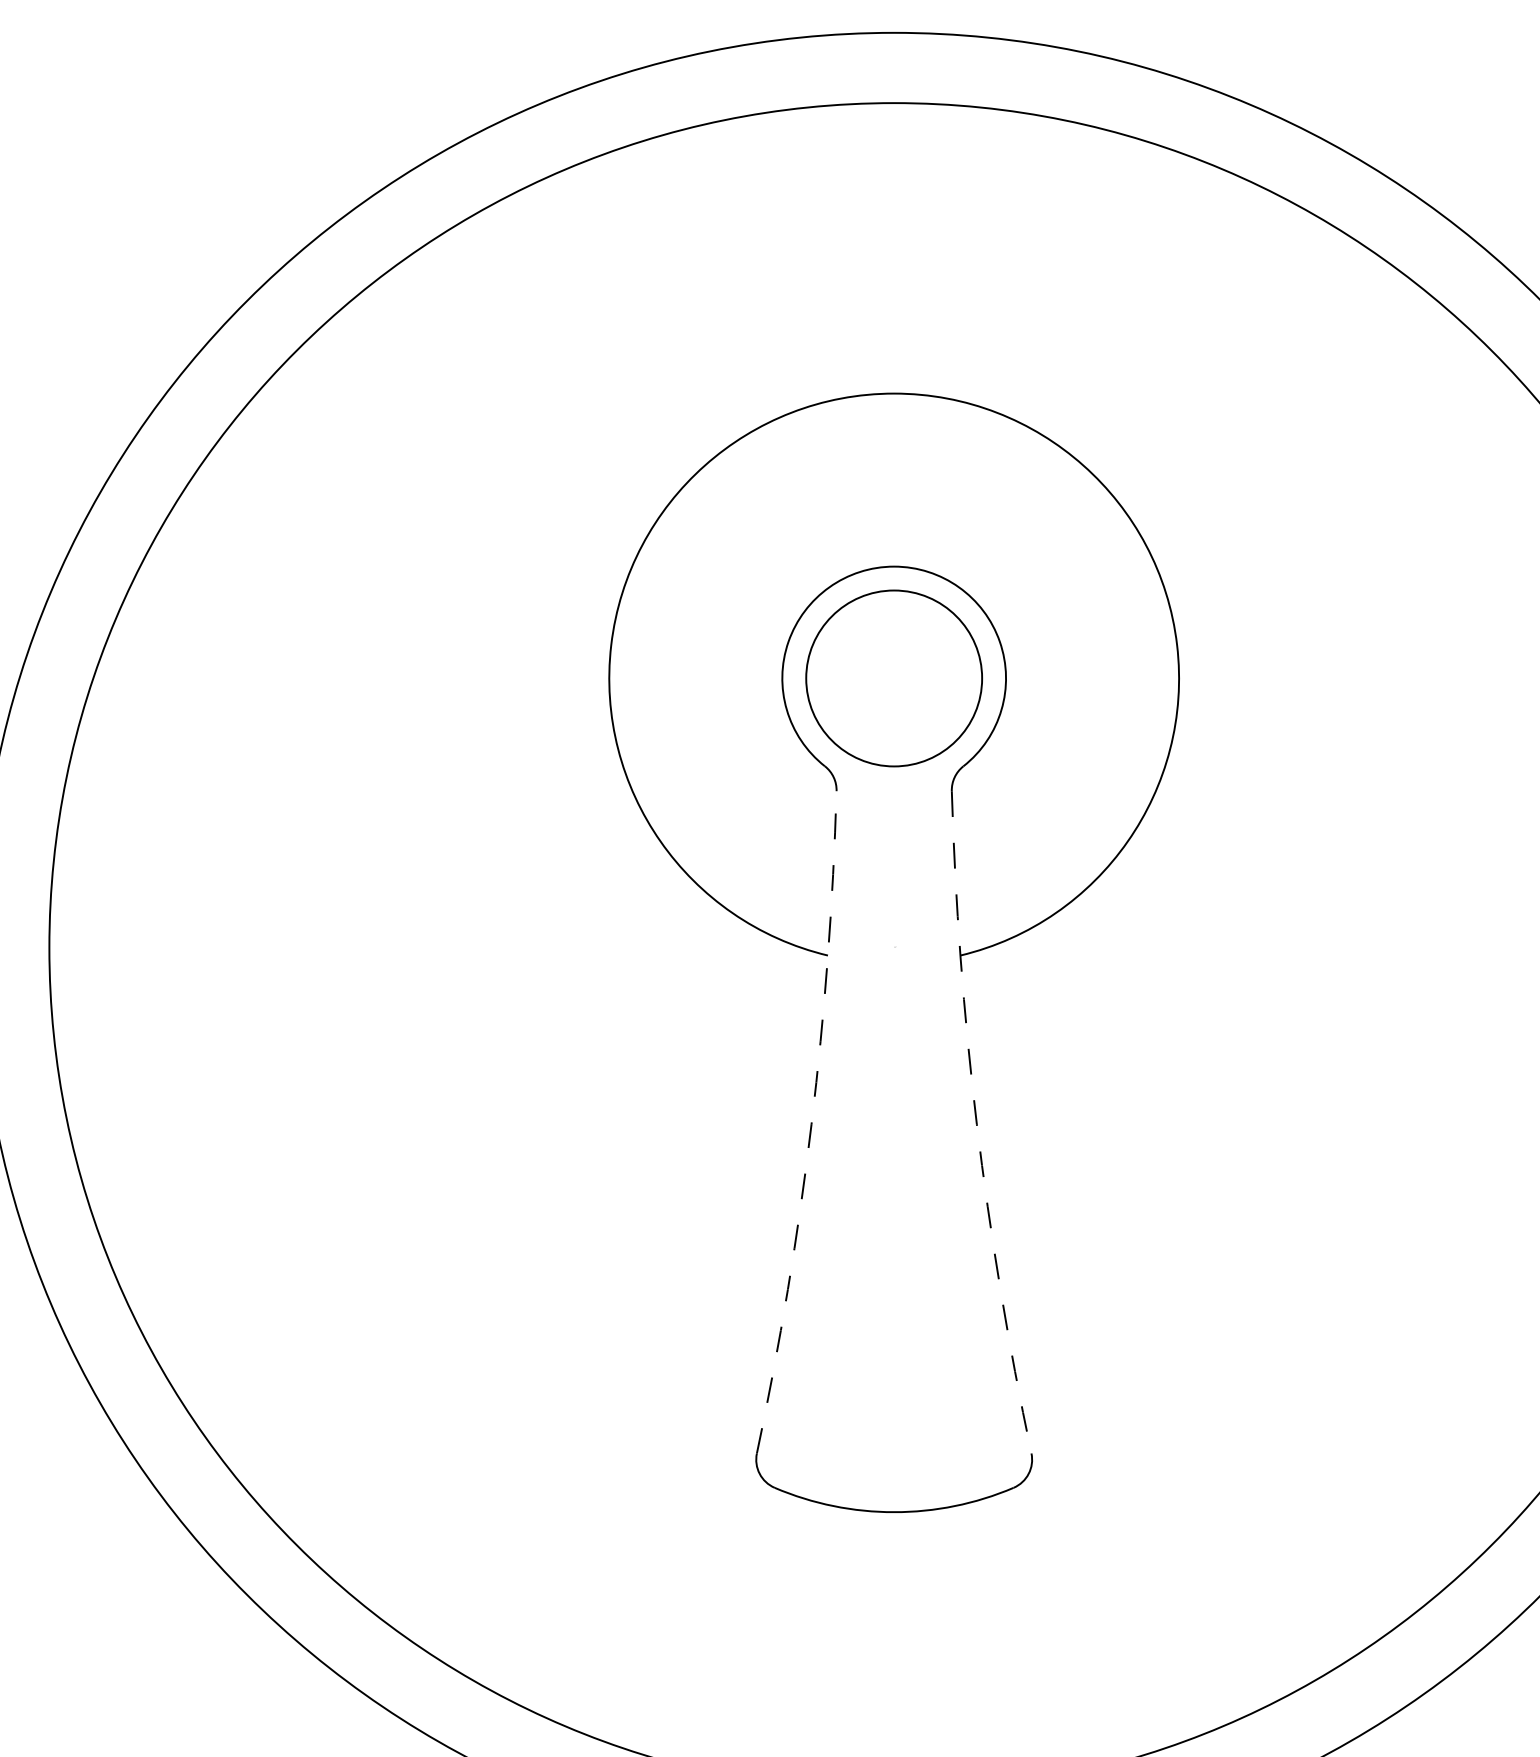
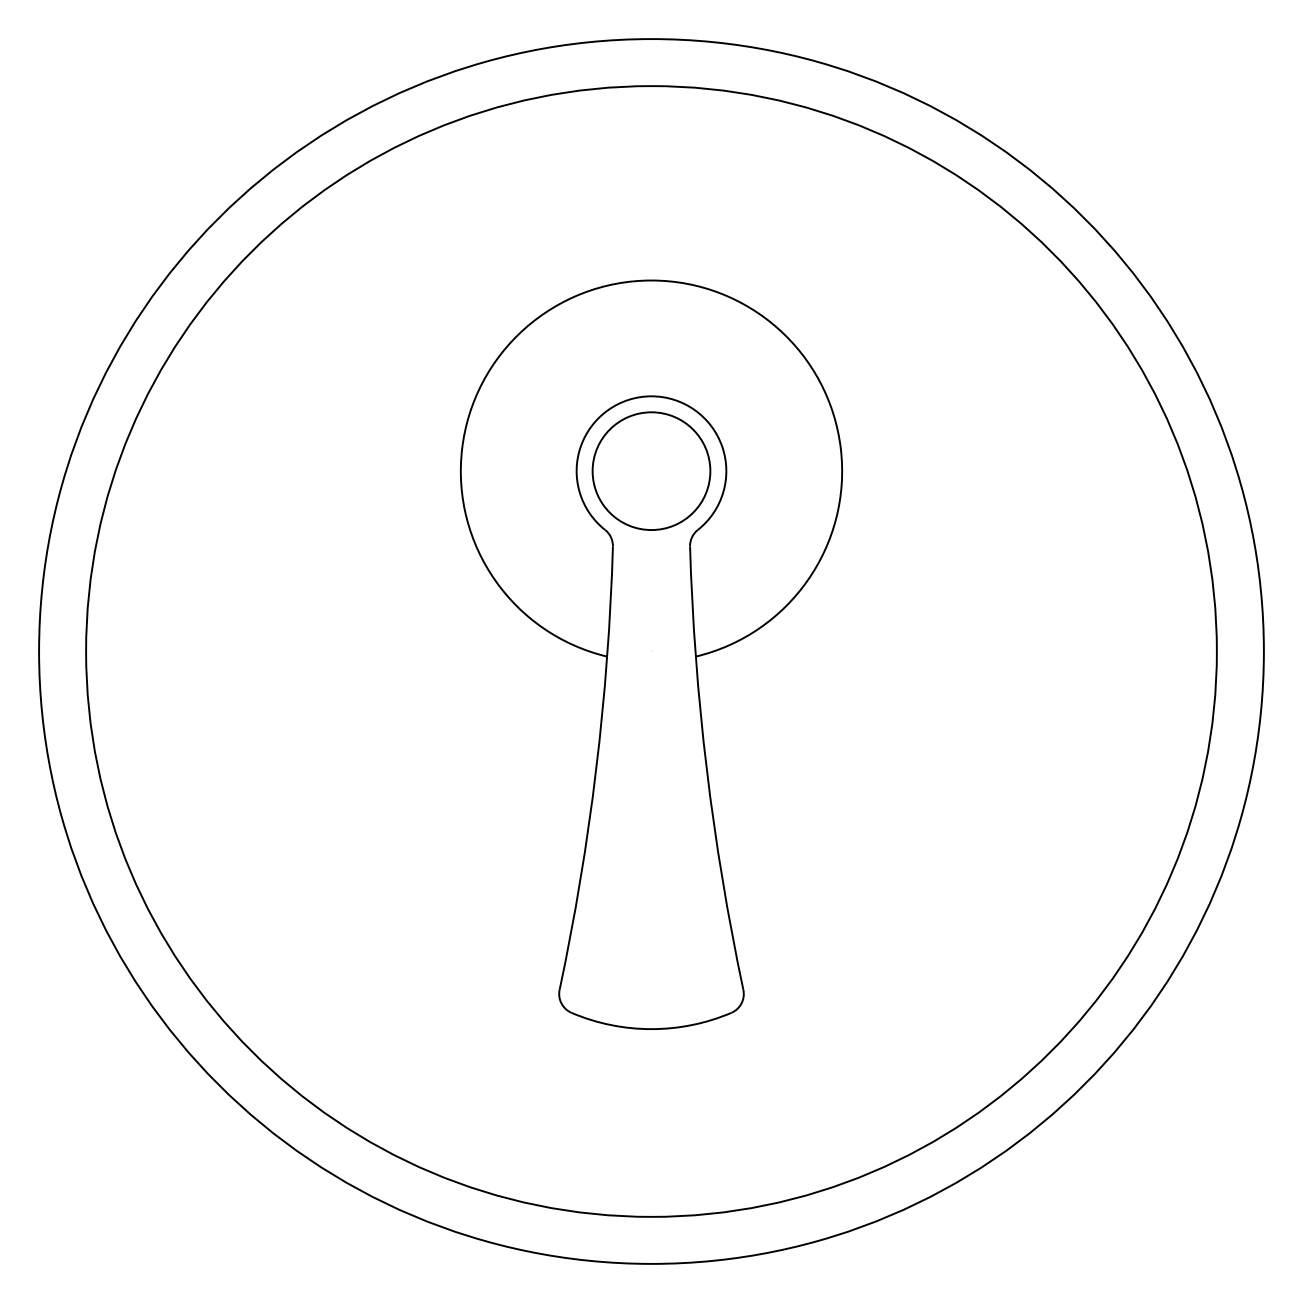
arc: (812, 1124) -> (596, 769), dashed -> solid
arc: (976, 1124) -> (706, 769), dashed -> solid

